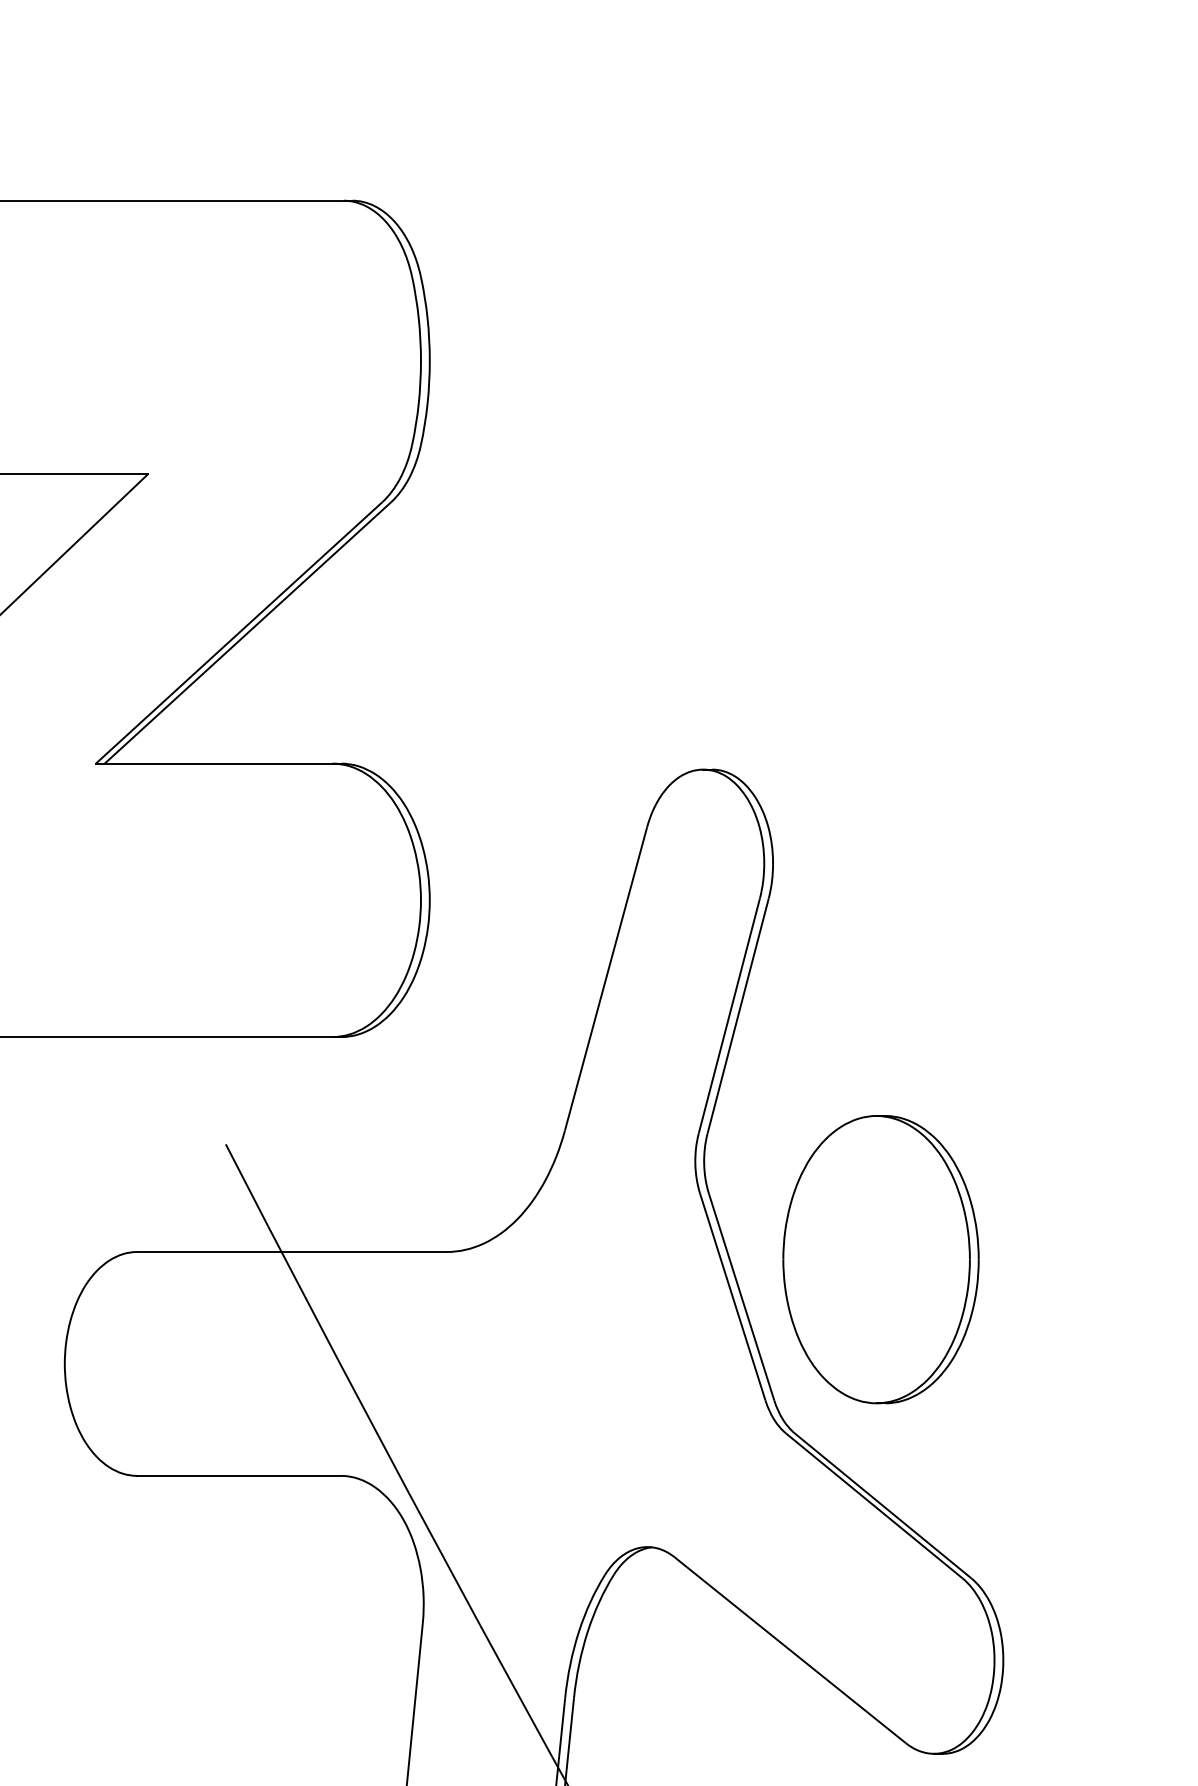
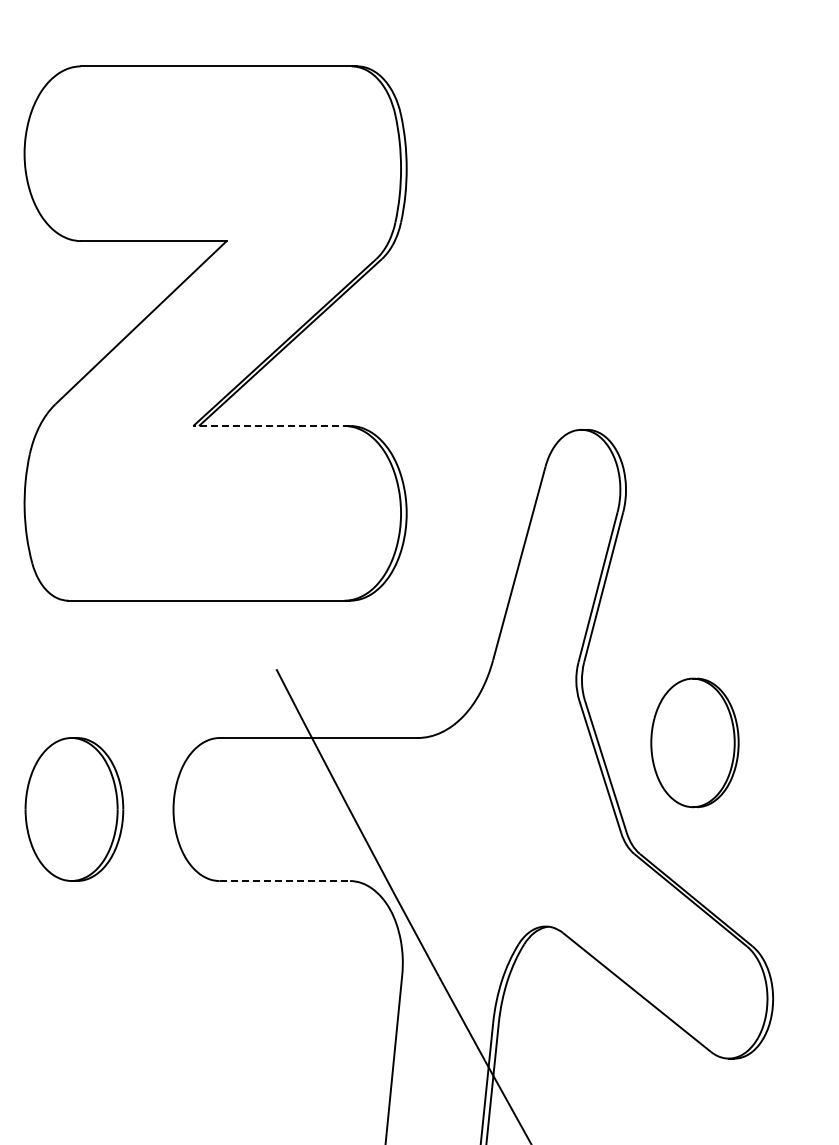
line: (218, 764) -> (271, 426), solid -> dashed
part: (880, 1259) -> (694, 742), size x0.7
line: (240, 1476) -> (285, 881), solid -> dashed

